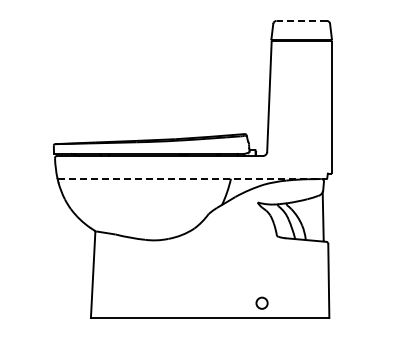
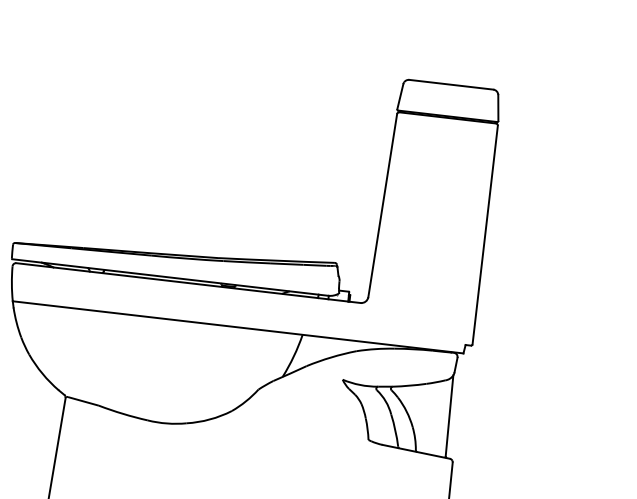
line: (301, 20) -> (451, 83), dashed -> solid
line: (192, 178) -> (238, 326), dashed -> solid

